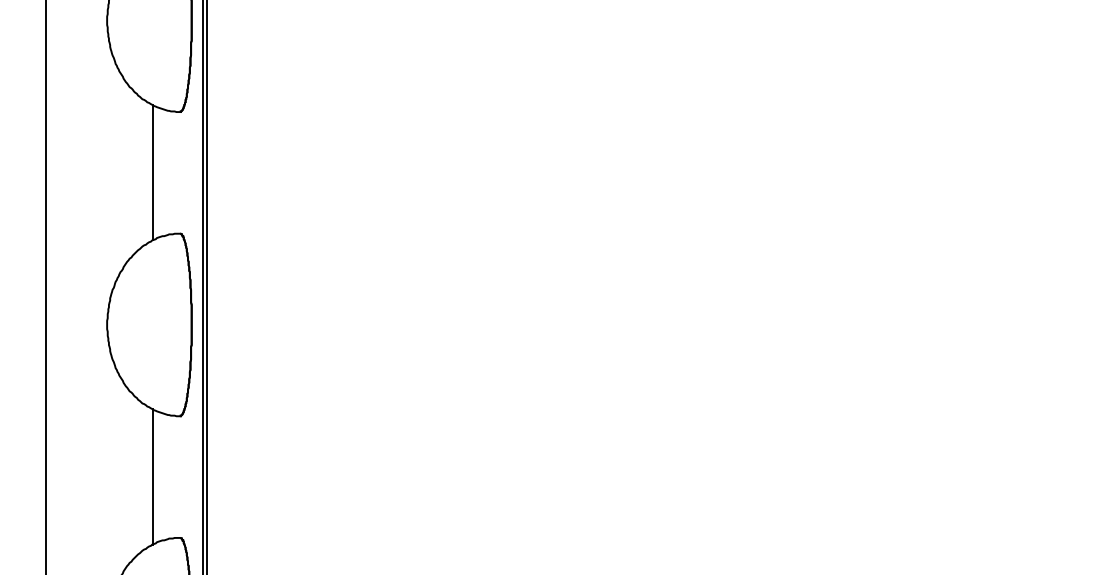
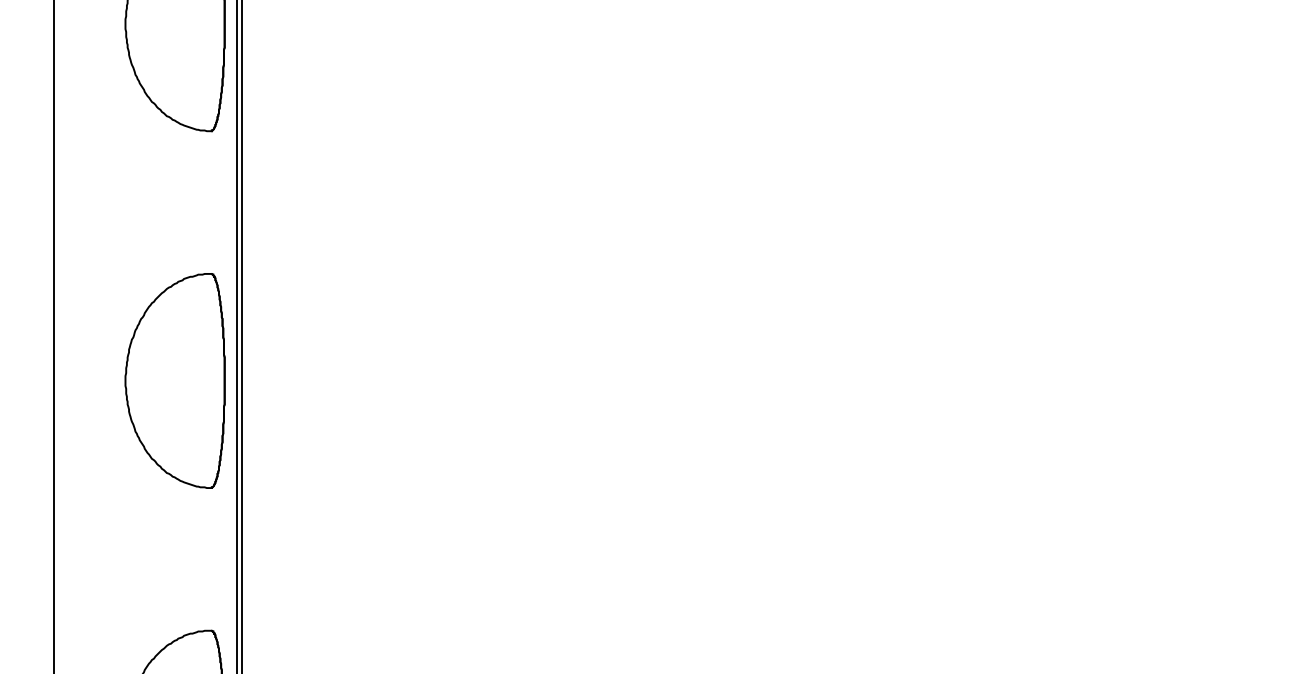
line: (152, 172) -> (178, 202), removed
line: (152, 477) -> (178, 559), removed

